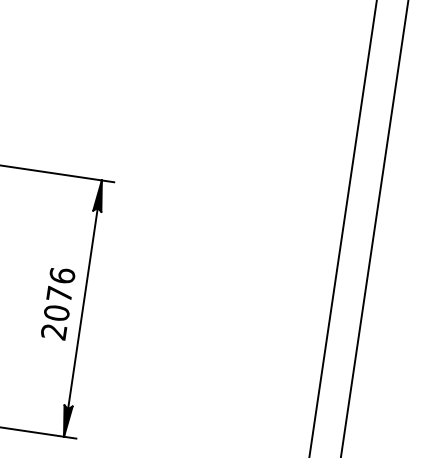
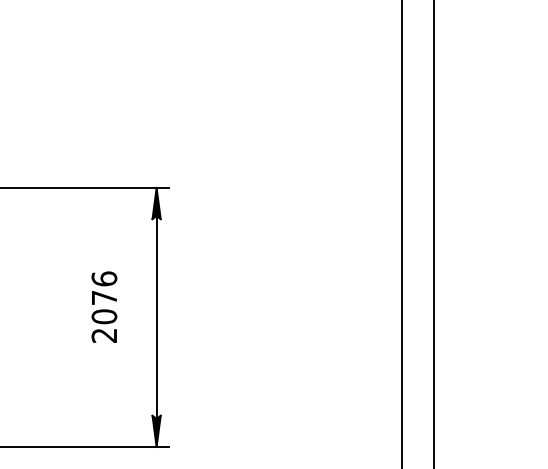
text: (58, 302) -> (104, 306), moved

